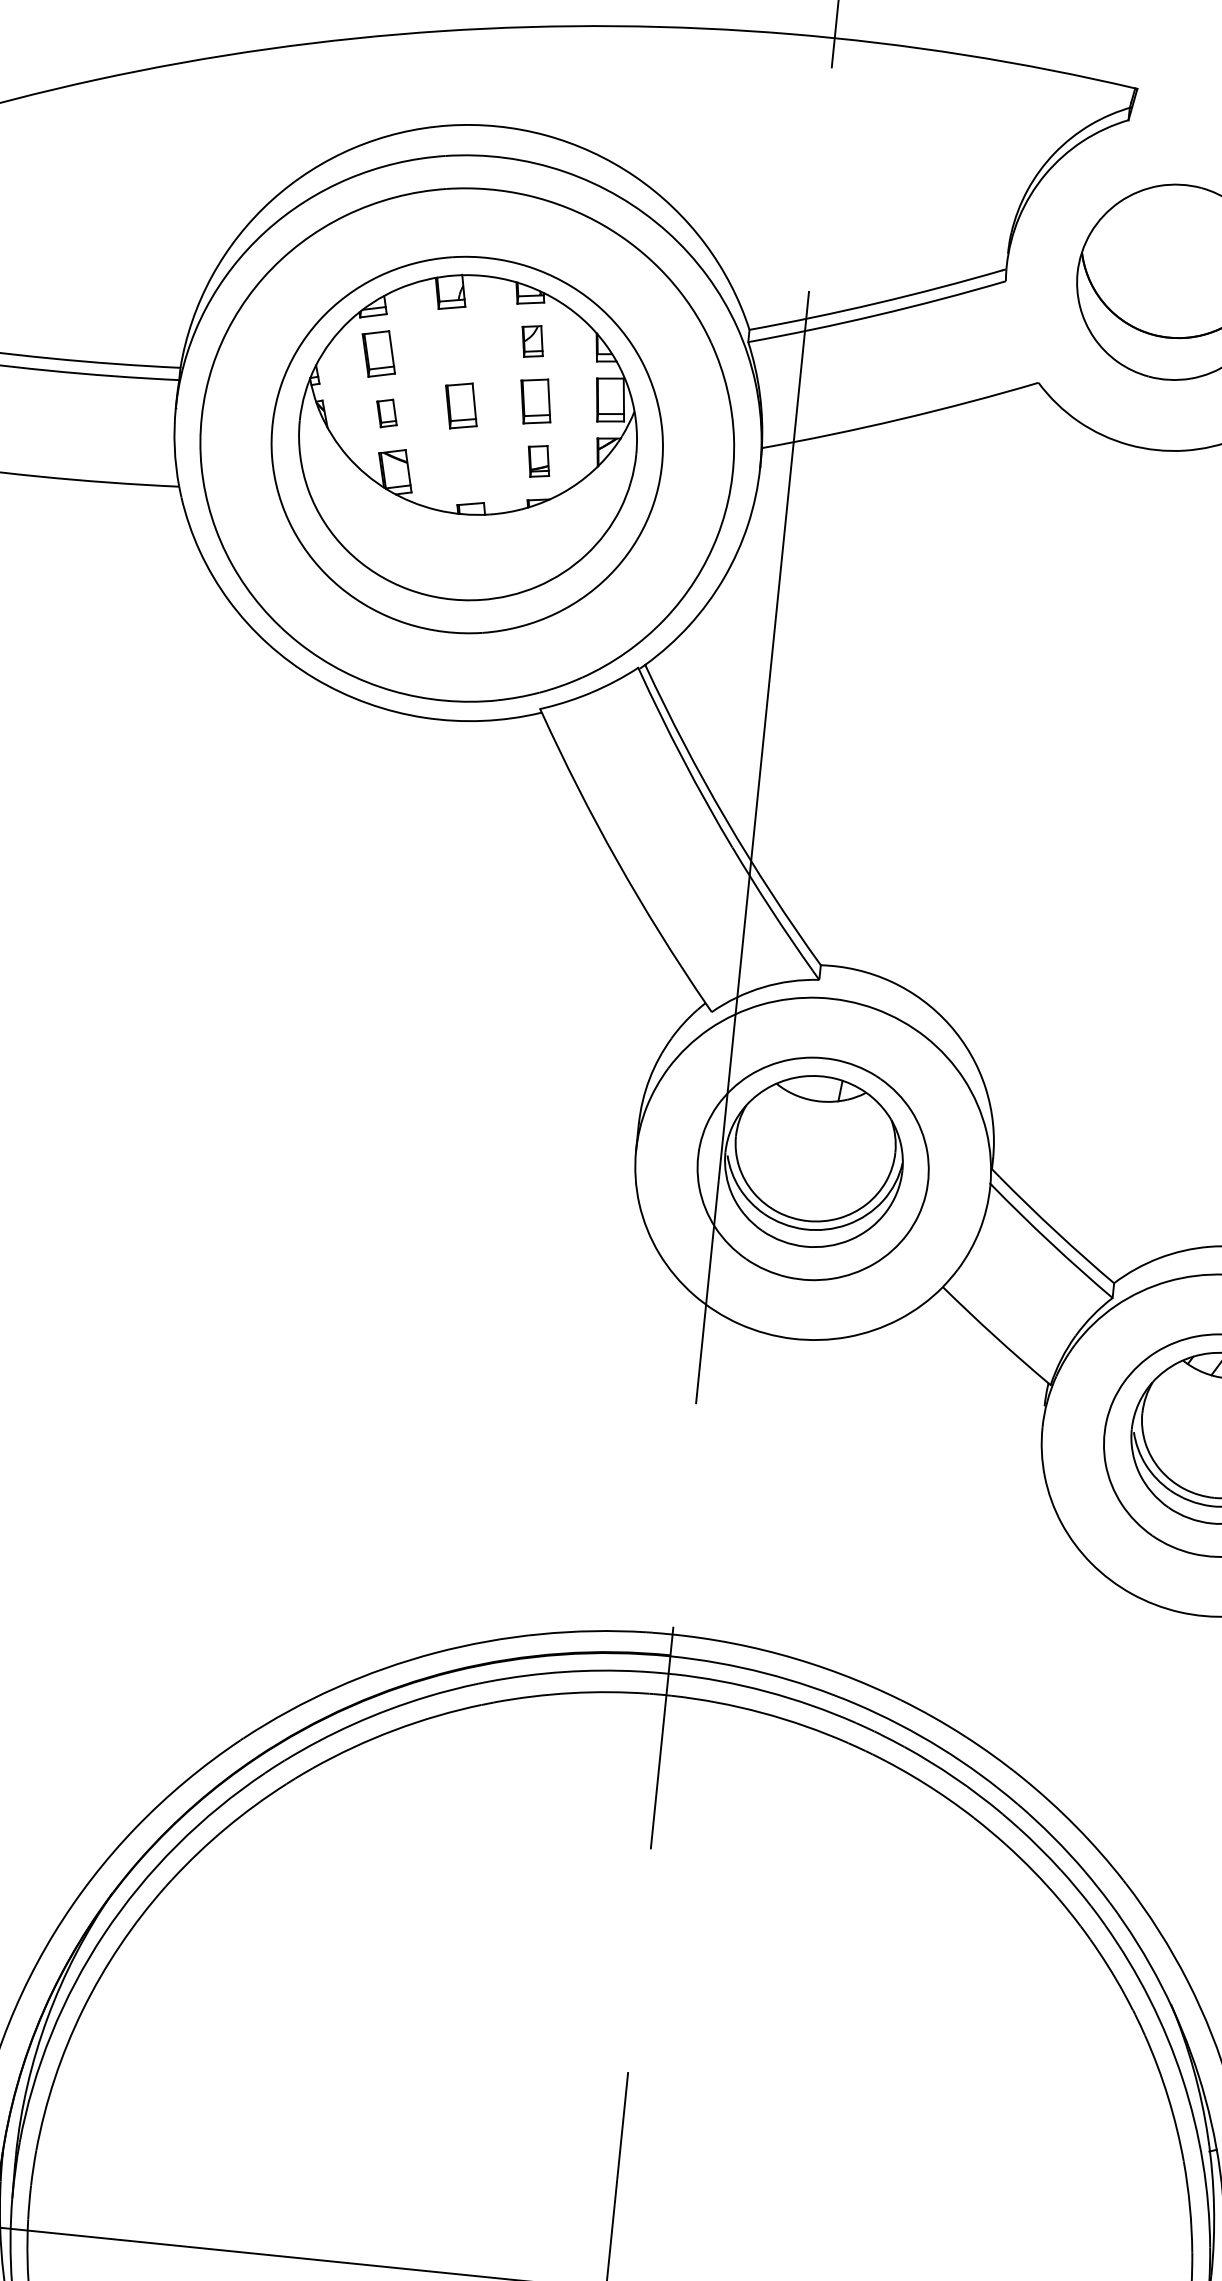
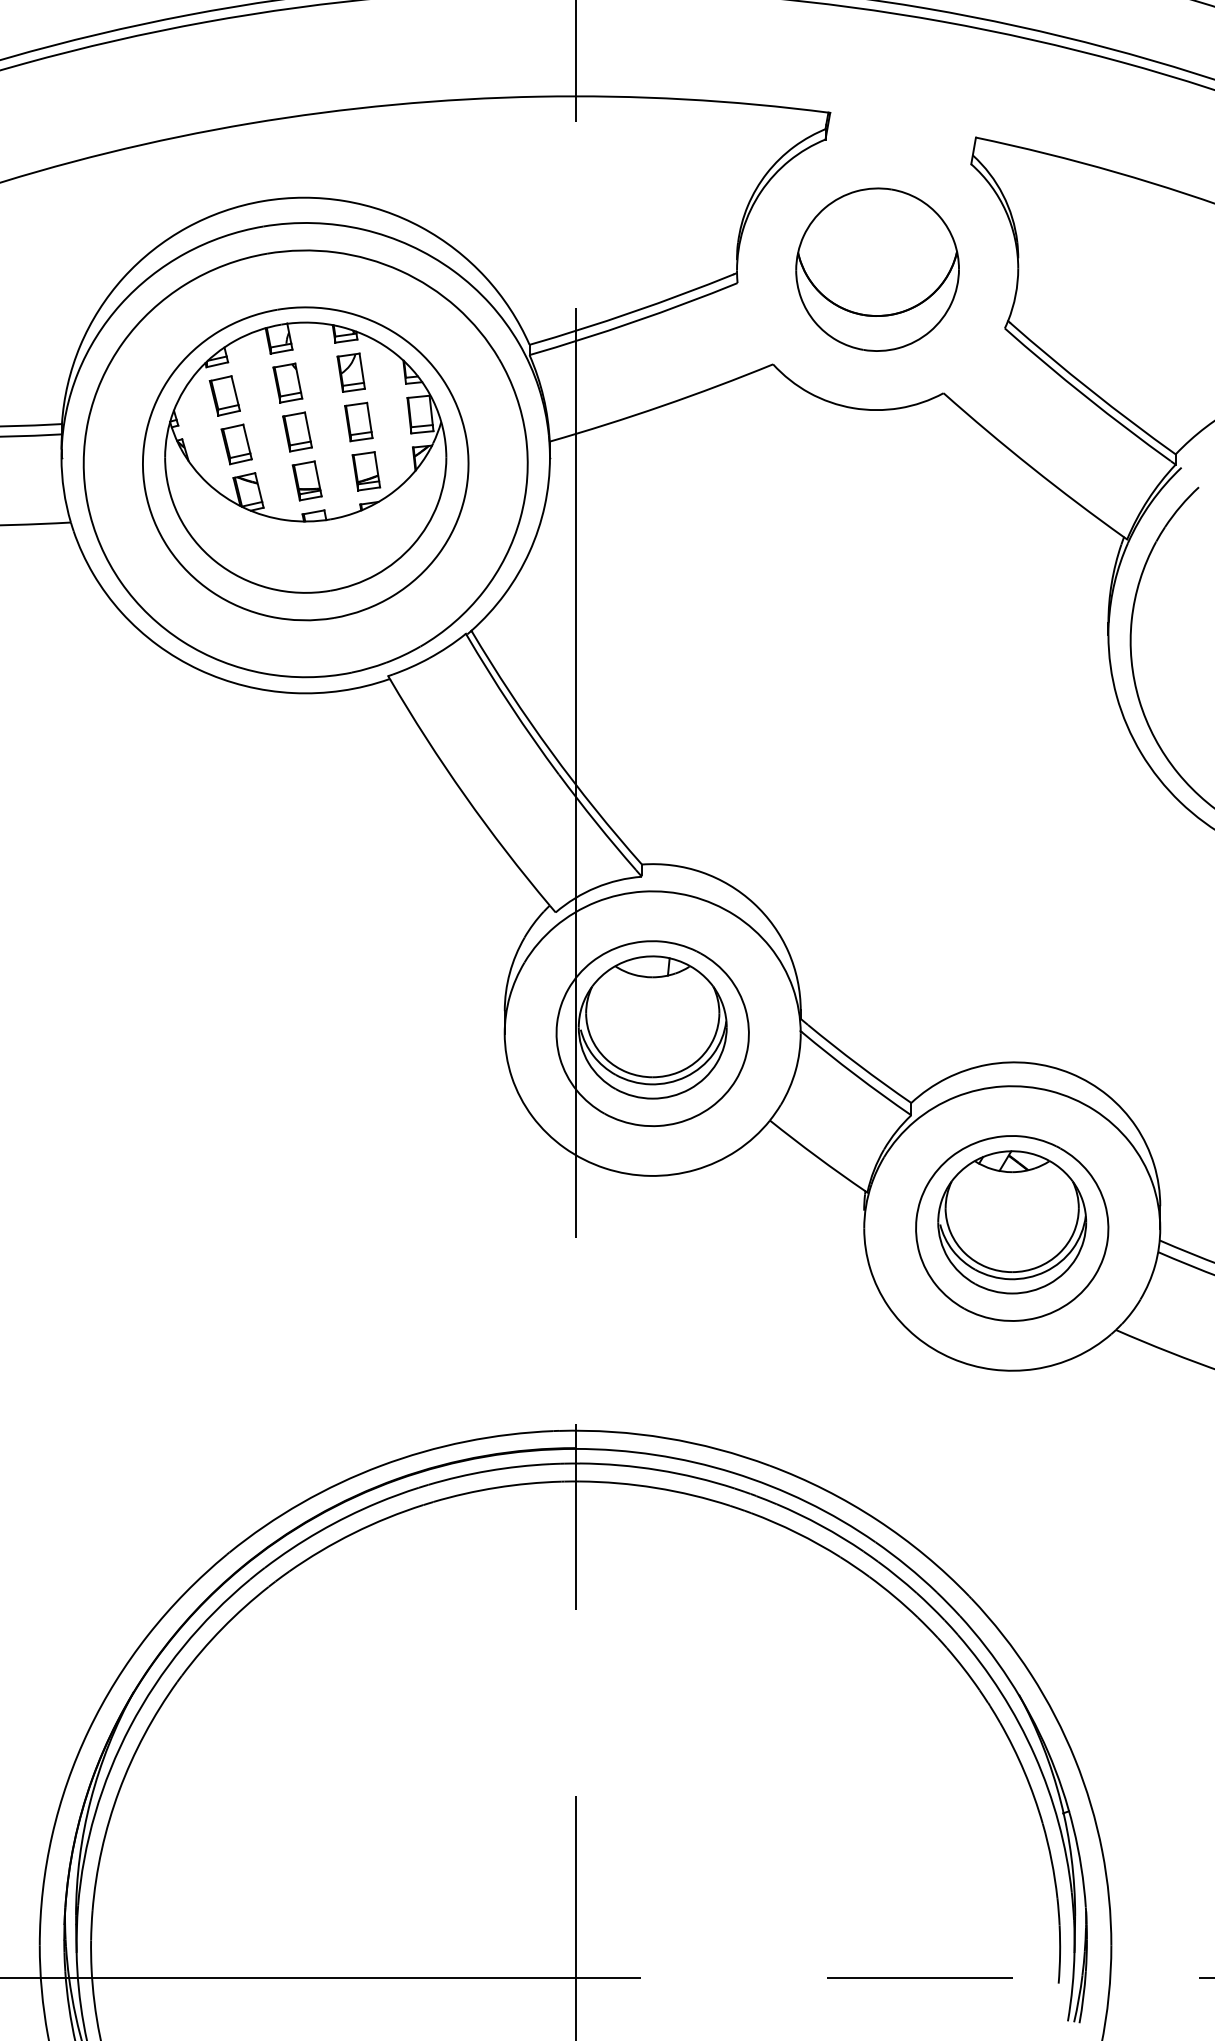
part: (531, 341) -> (350, 372), size x1.43
part: (455, 345) -> (287, 382), added
part: (386, 413) -> (236, 444), size x1.67
part: (539, 461) -> (366, 471), size x1.43
part: (466, 465) -> (306, 480), added

